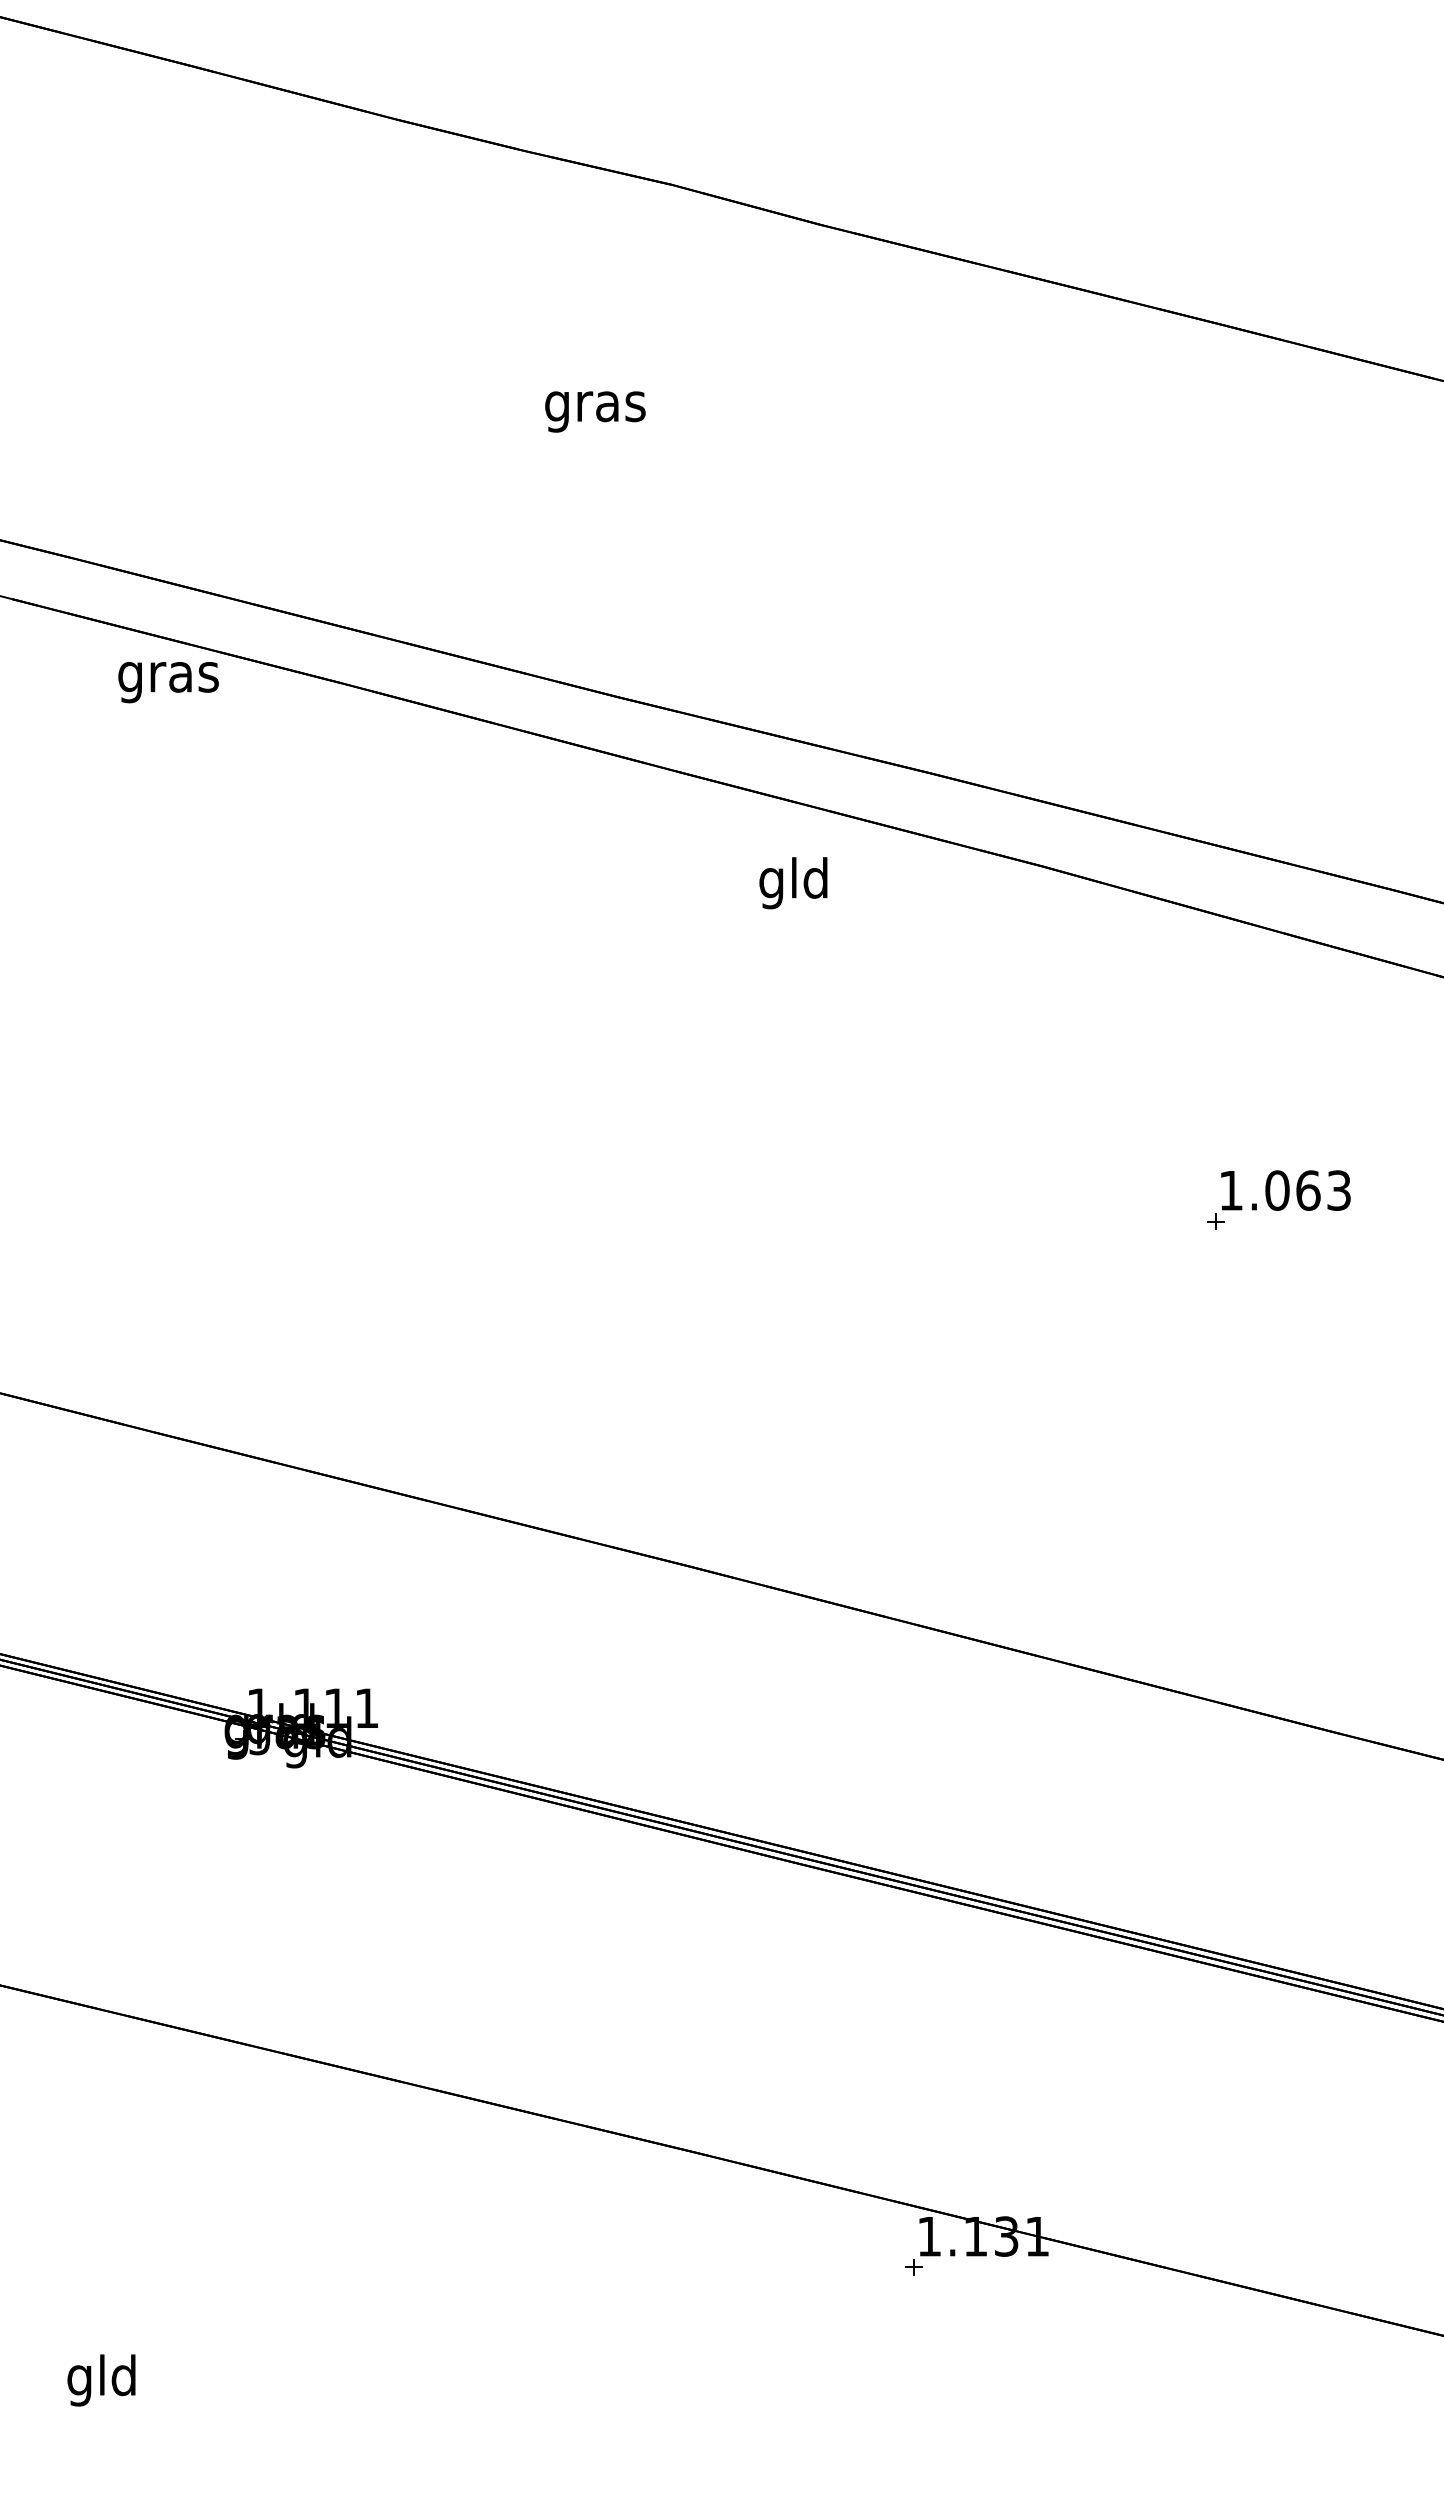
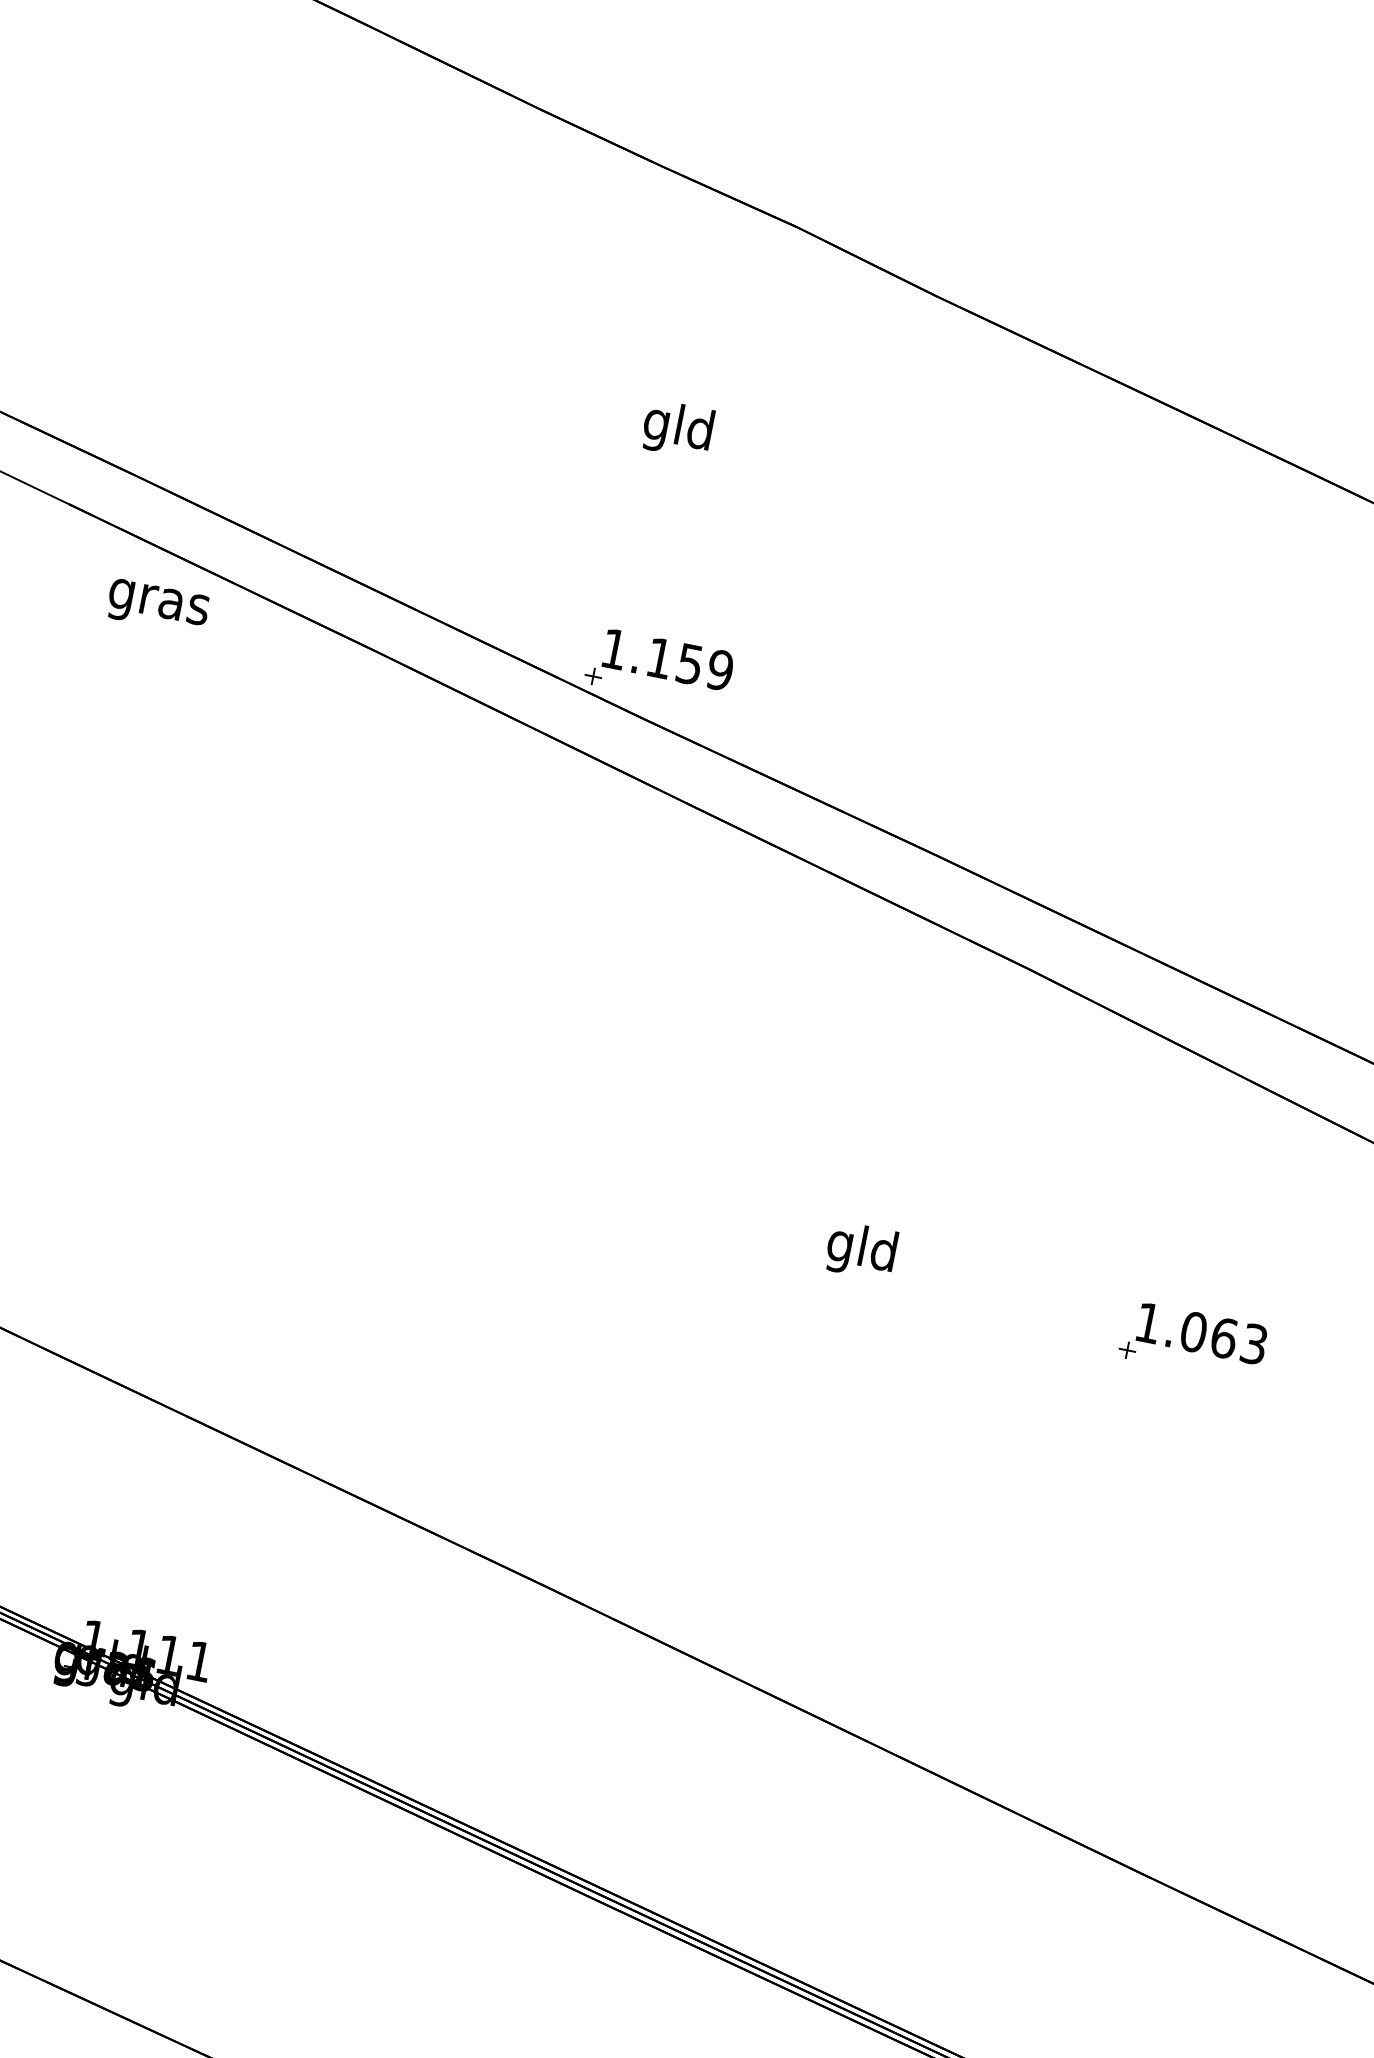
text: (595, 406) -> (678, 429), gras -> gld
part: (623, 643) -> (659, 667), added
text: (168, 682) -> (157, 606), moved
text: (793, 883) -> (861, 1251), moved

